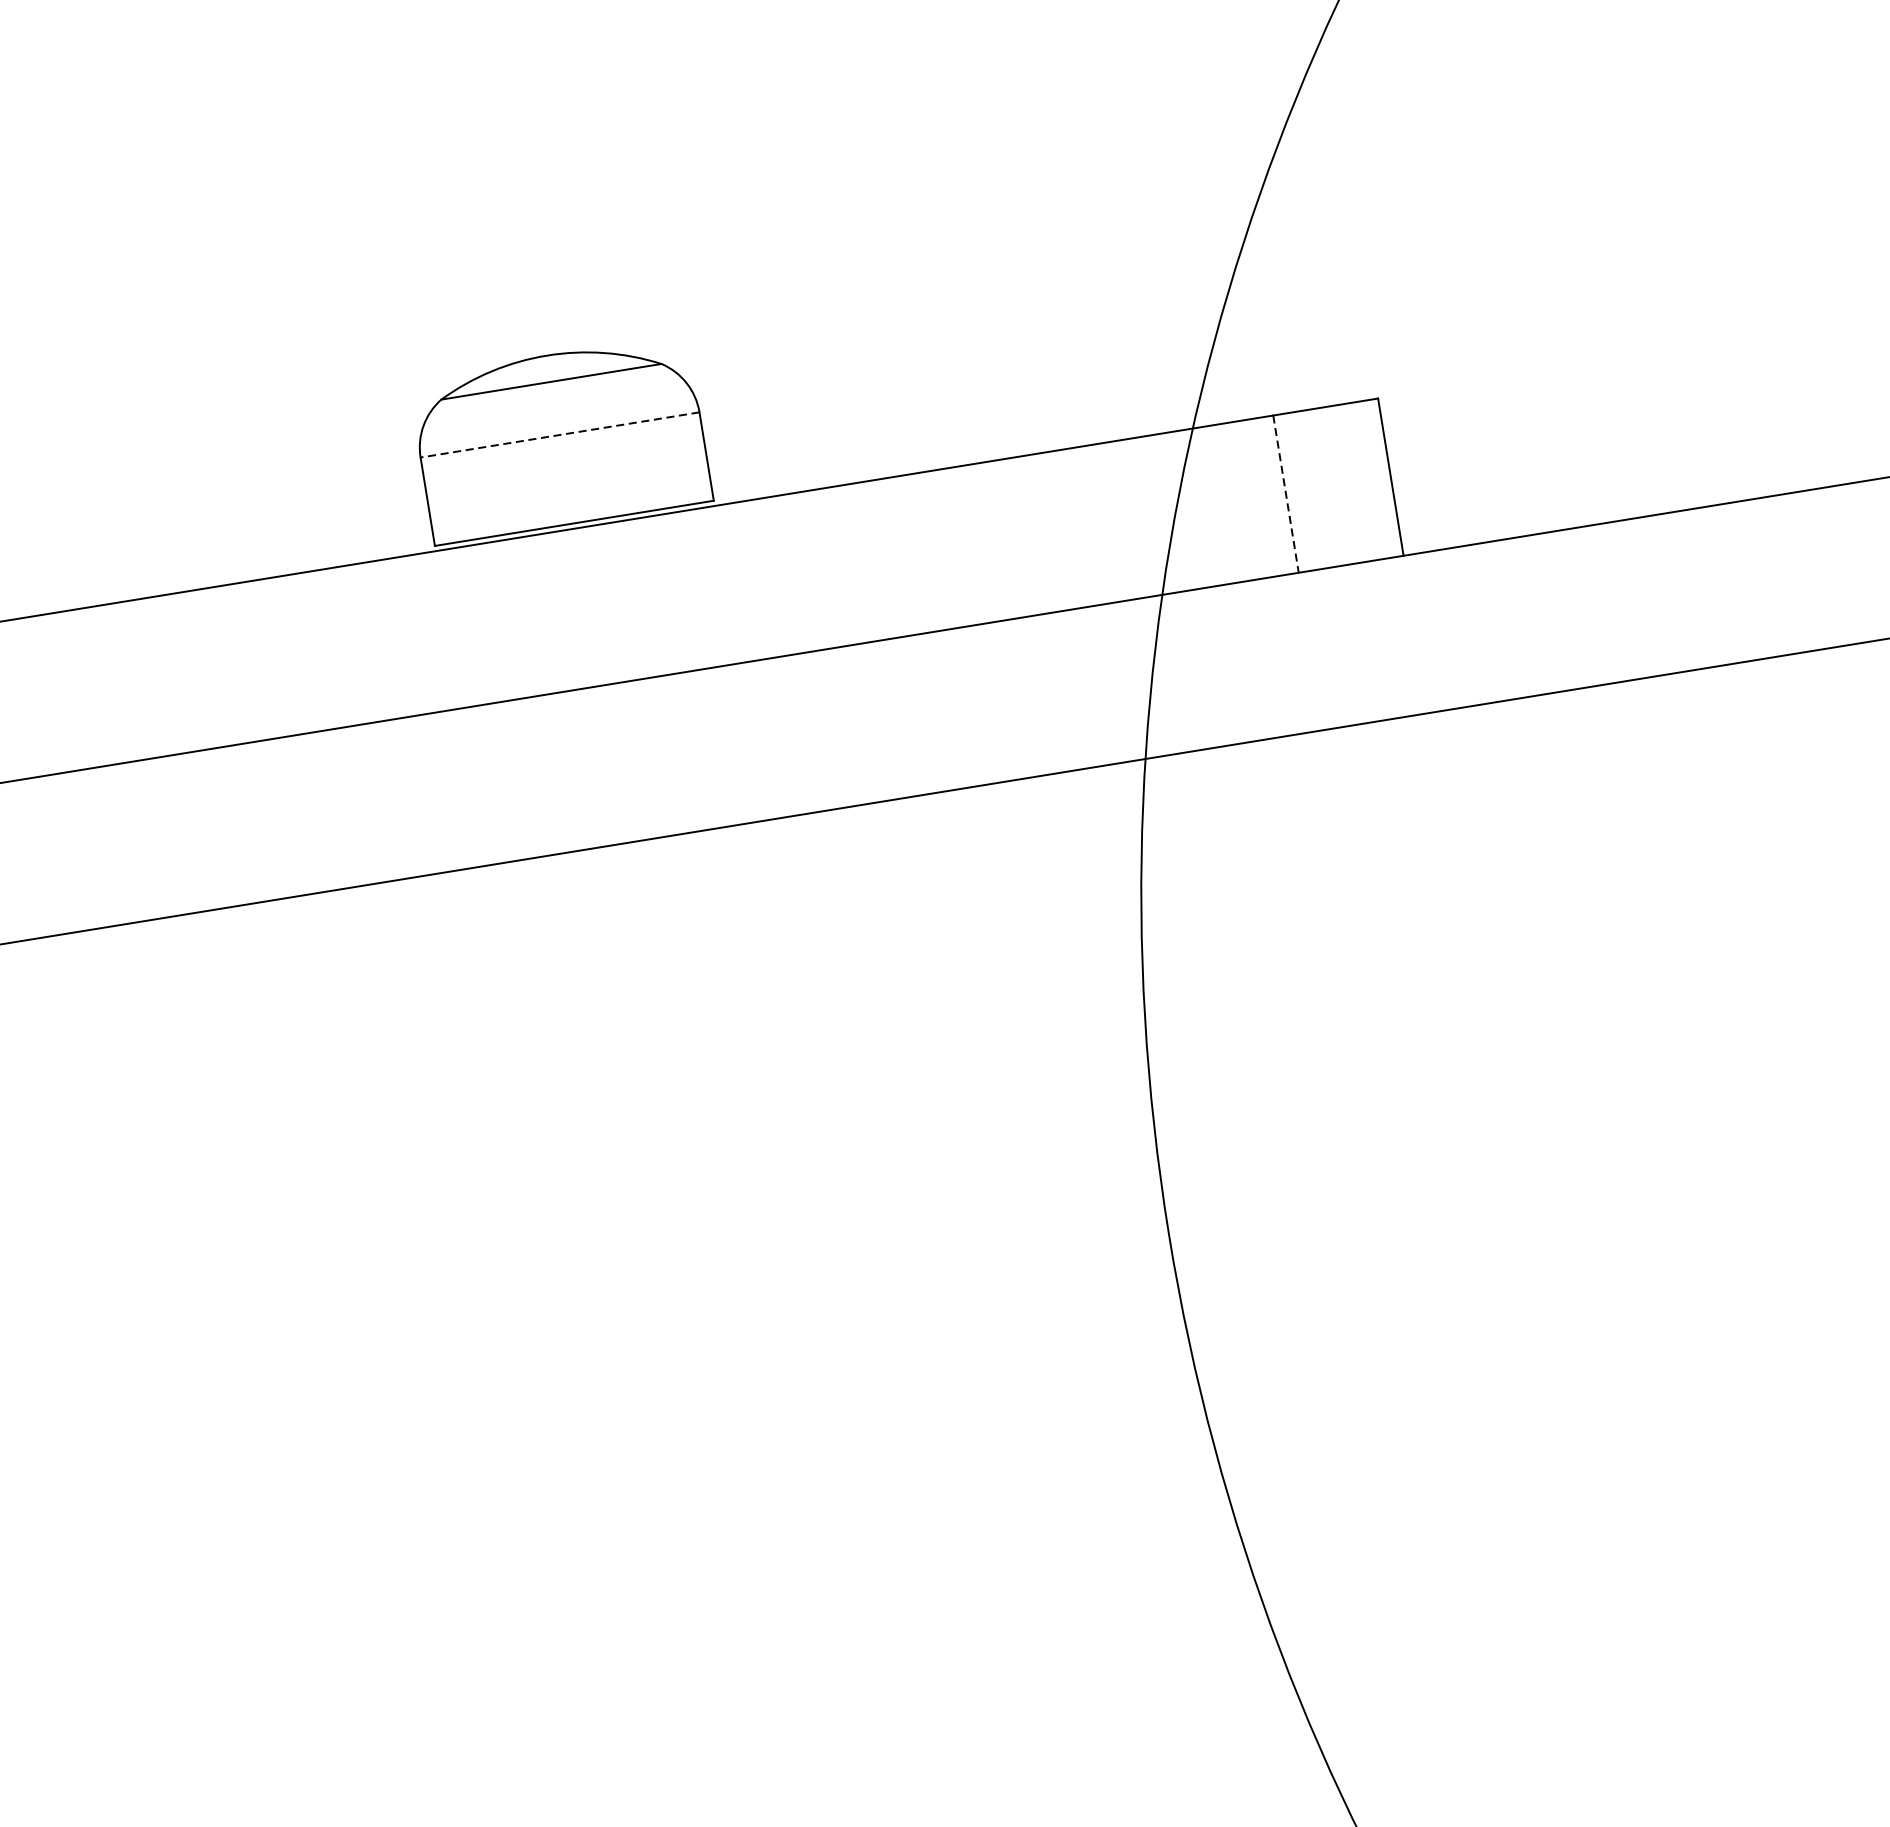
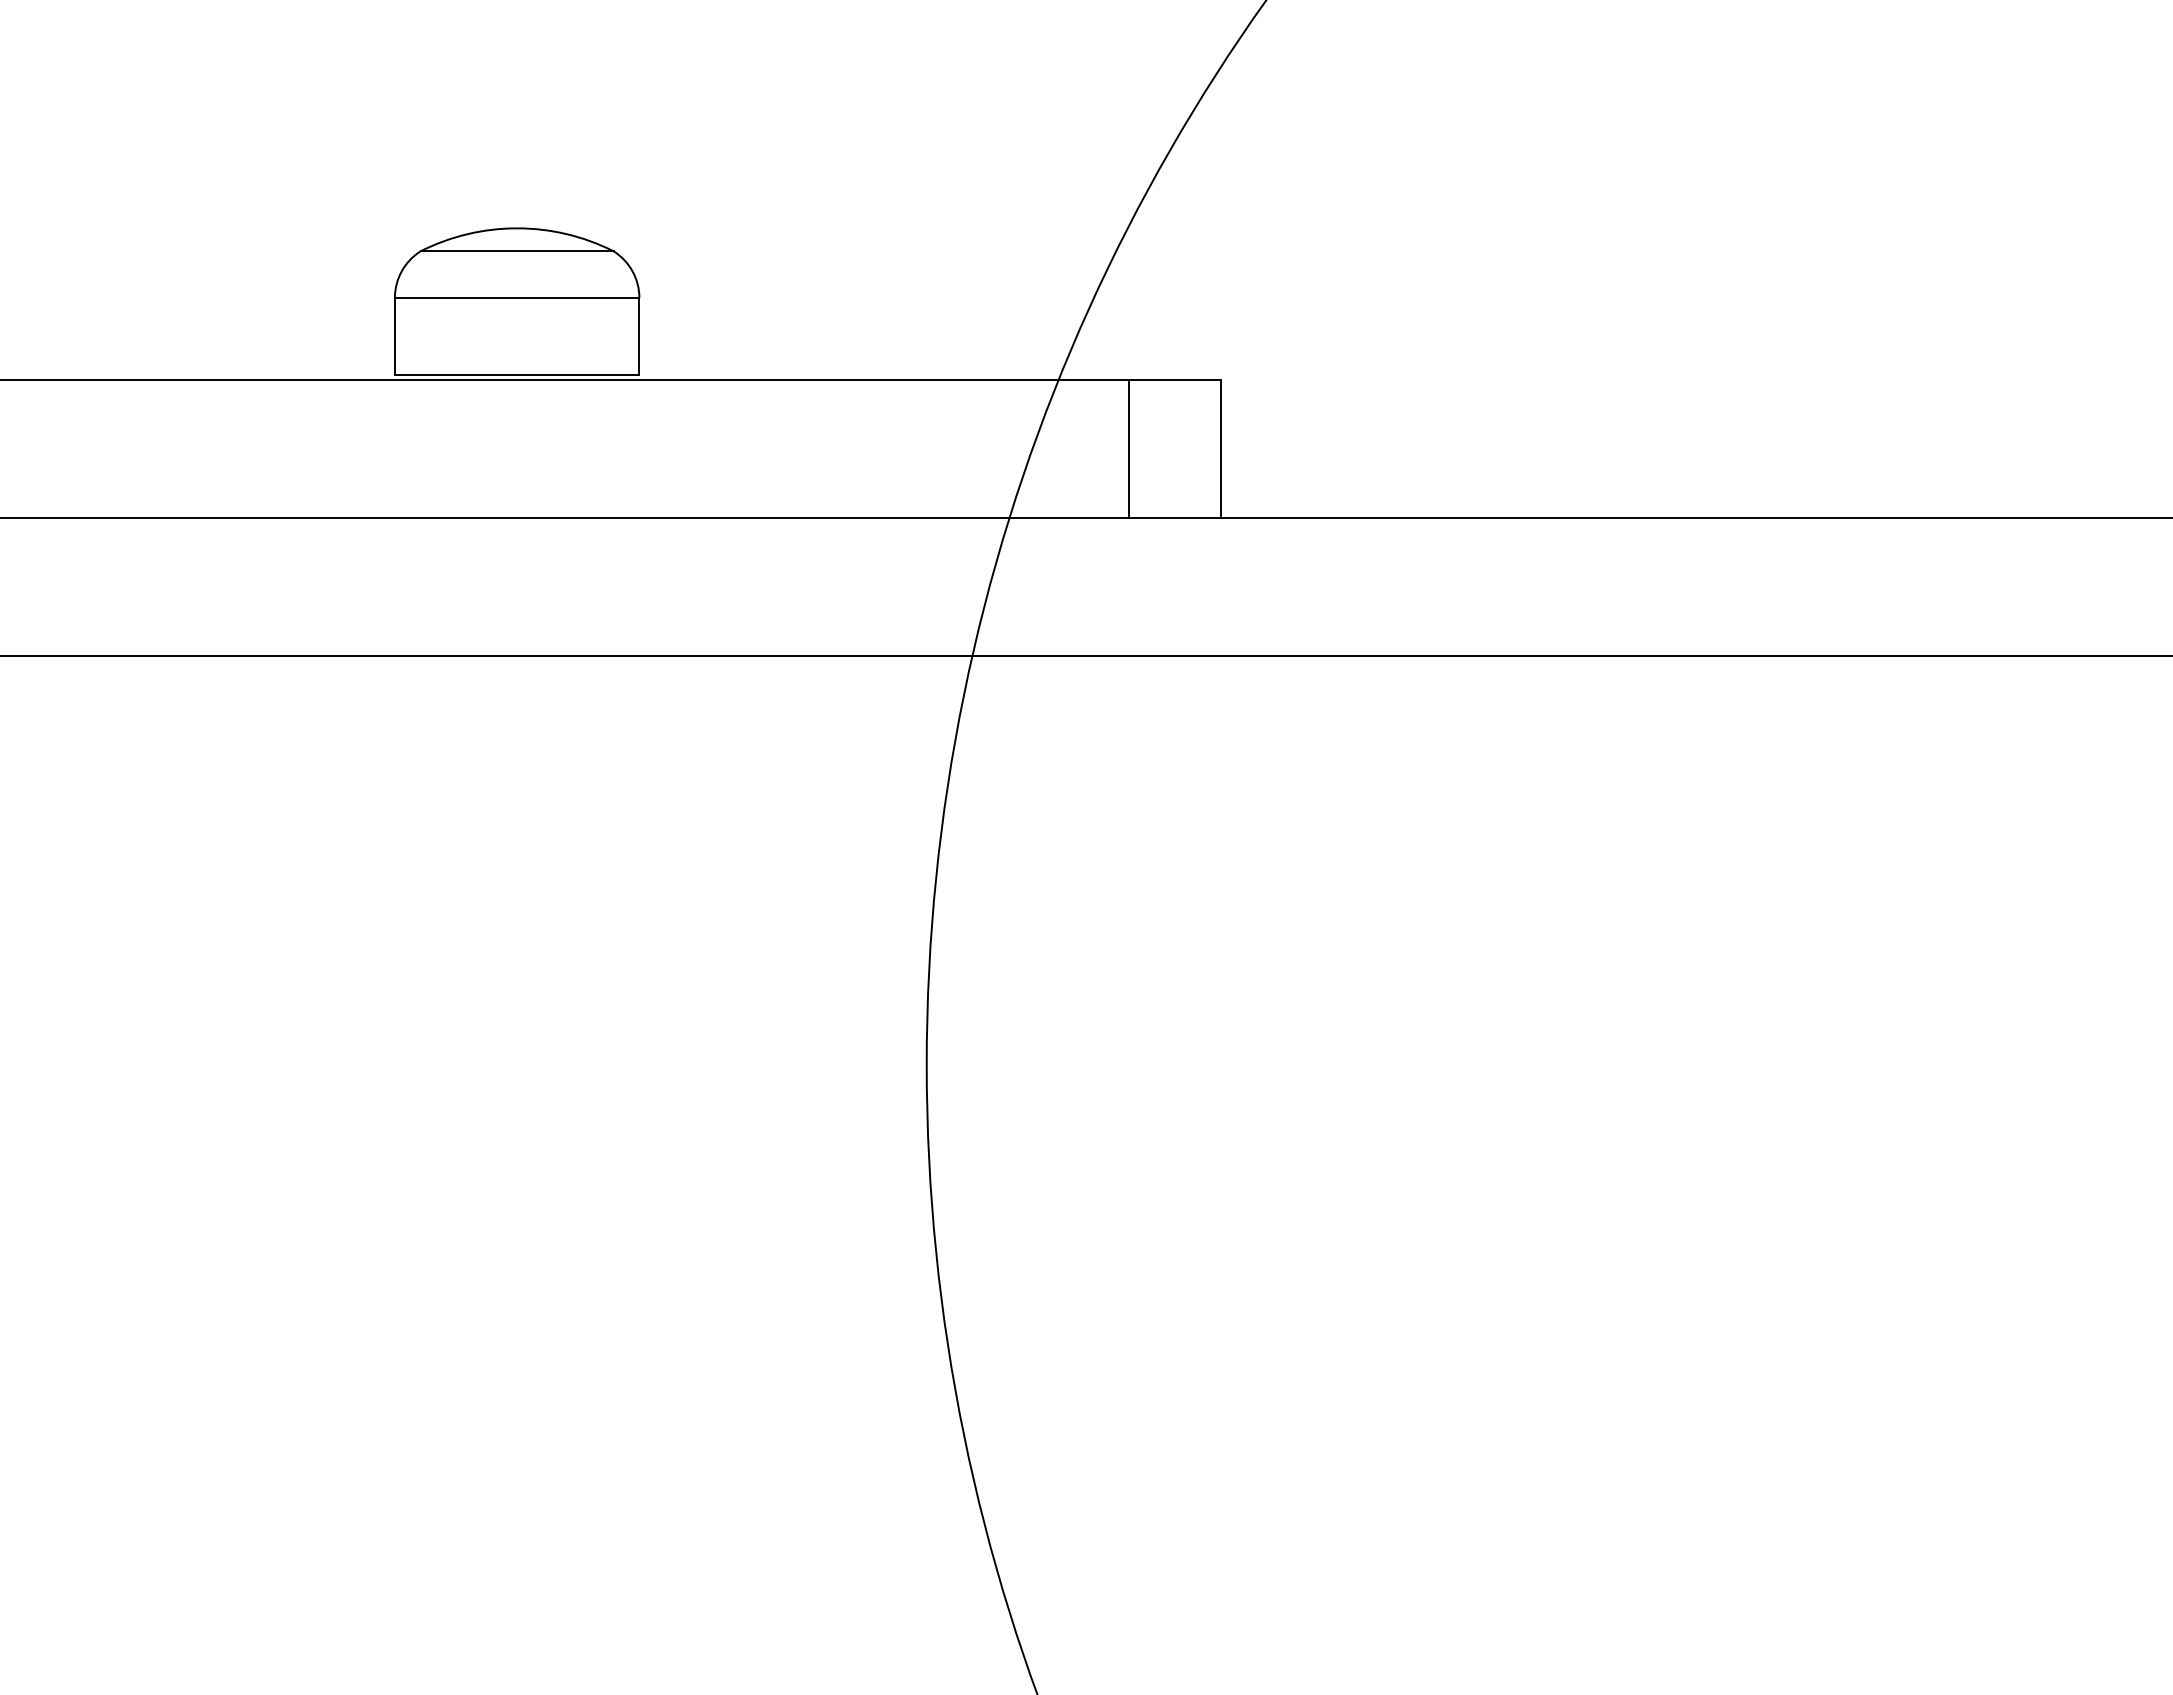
line: (559, 434) -> (516, 297), dashed -> solid
line: (1286, 493) -> (1129, 448), dashed -> solid

